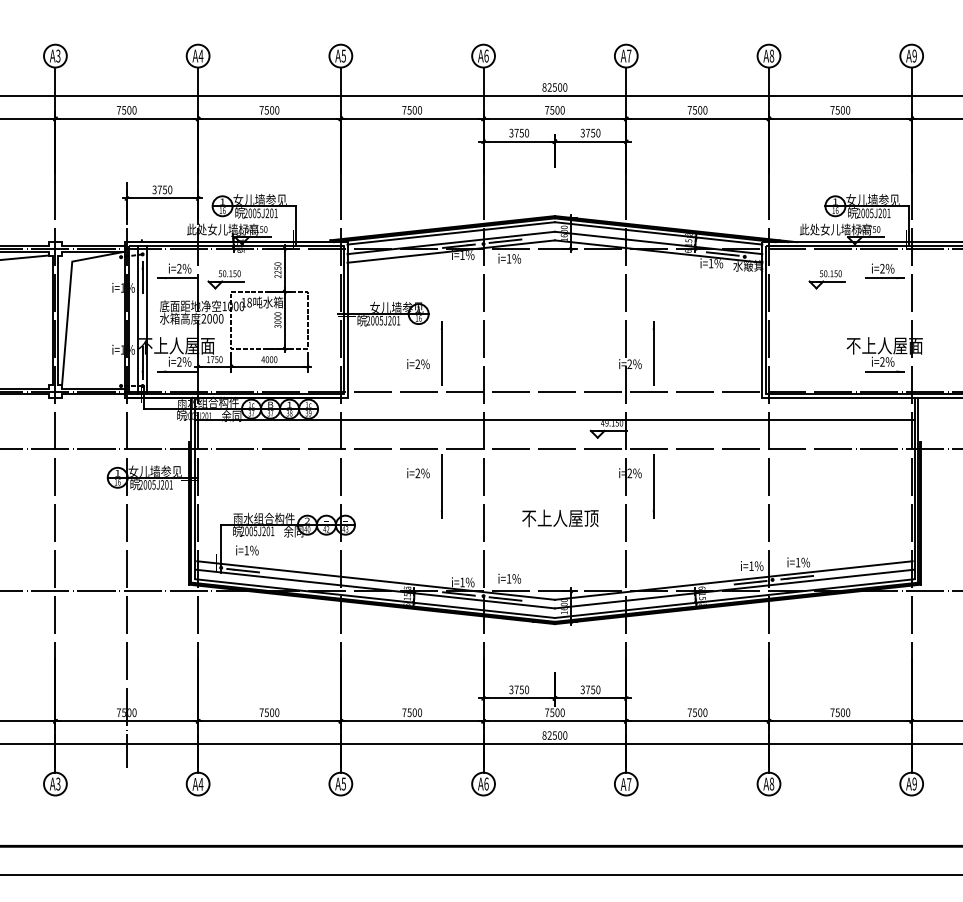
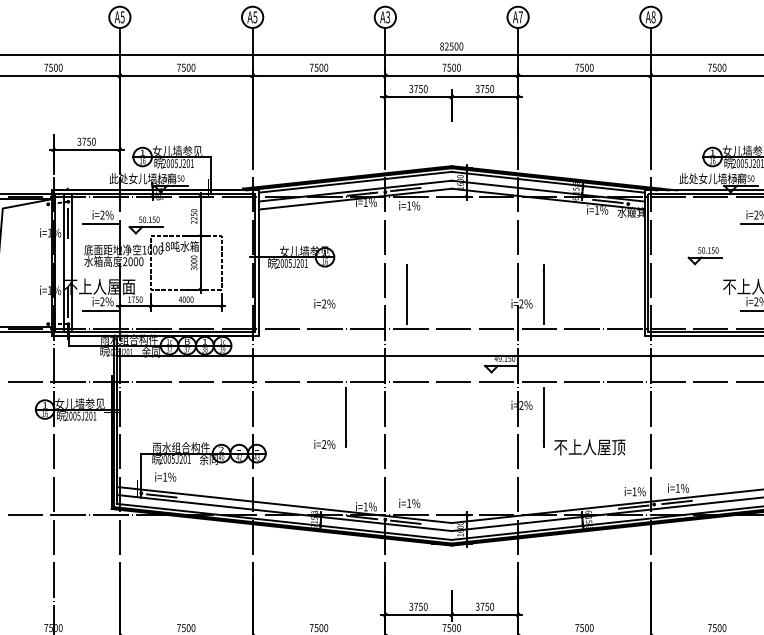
text: (200, 55) -> (122, 16), A4 -> A5
text: (486, 55) -> (388, 16), A6 -> A3
part: (826, 279) -> (704, 255), moved
line: (441, 353) -> (406, 293), moved
text: (418, 473) -> (324, 444), moved
text: (560, 518) -> (589, 447), moved

